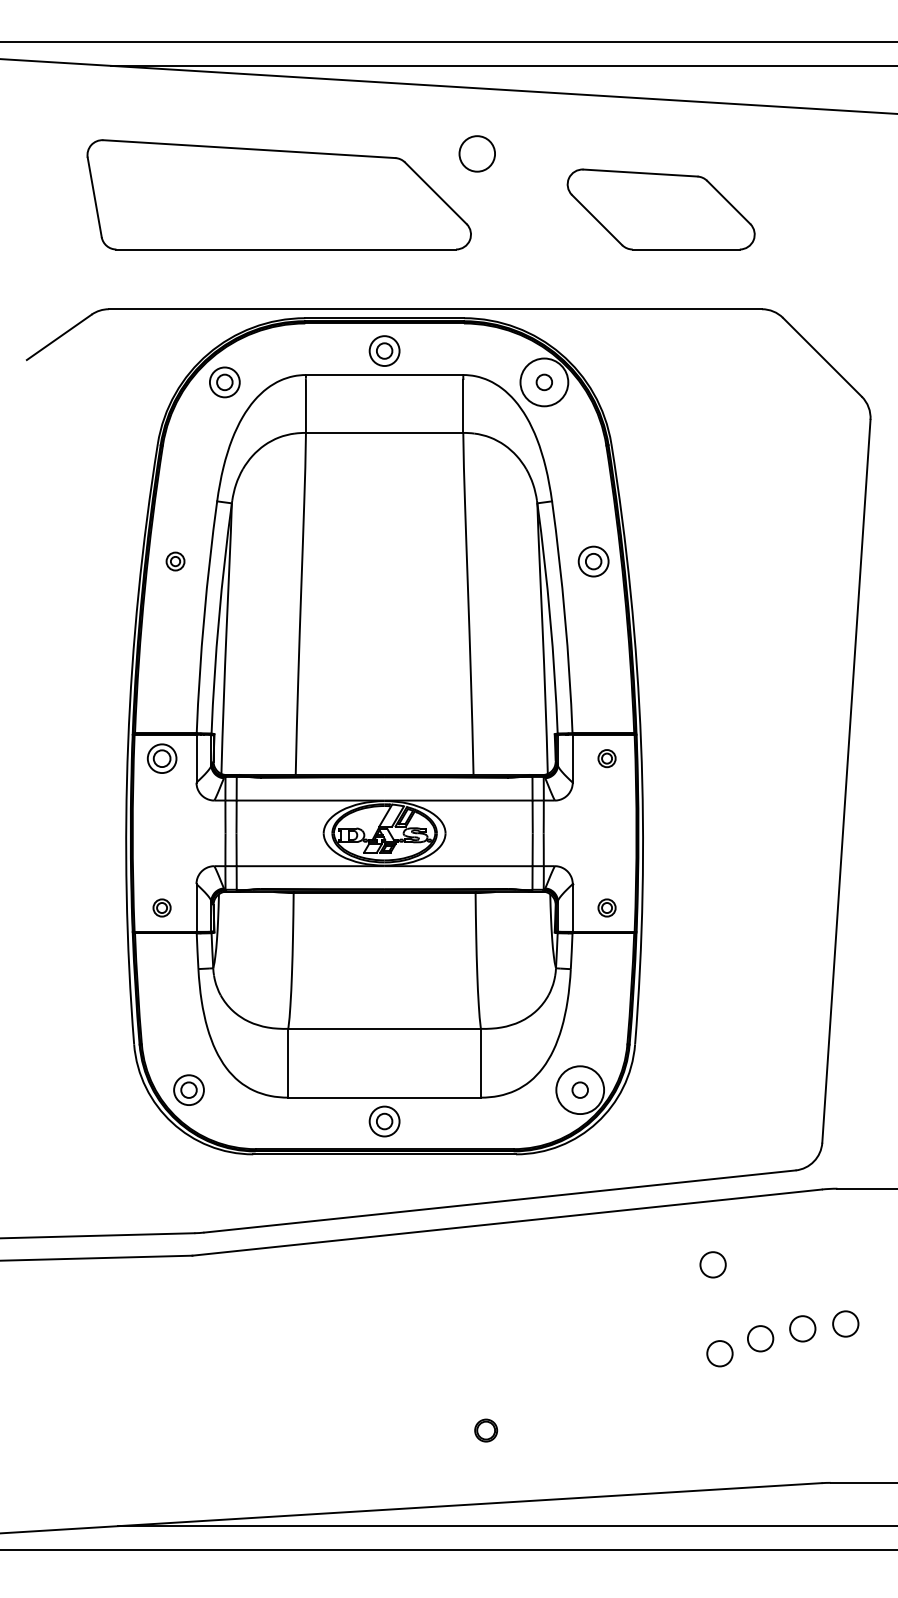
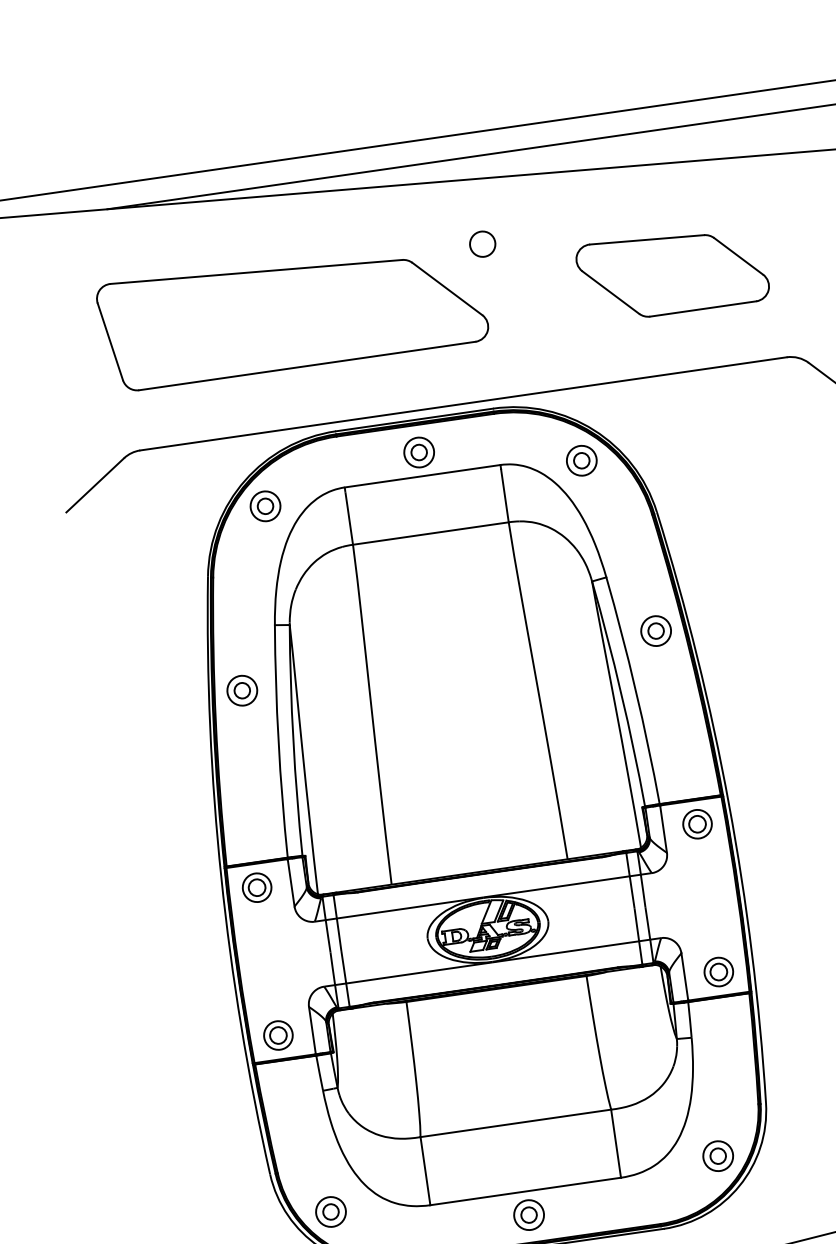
circle: (476, 153) -> (481, 243), size x0.71
circle: (544, 382) -> (581, 460), size x0.62
part: (175, 561) -> (242, 690), size x1.67
part: (606, 758) -> (696, 824), size x1.67
part: (161, 907) -> (277, 1035), size x1.67
part: (606, 907) -> (718, 971), size x1.67
circle: (580, 1090) -> (718, 1156), size x0.62

